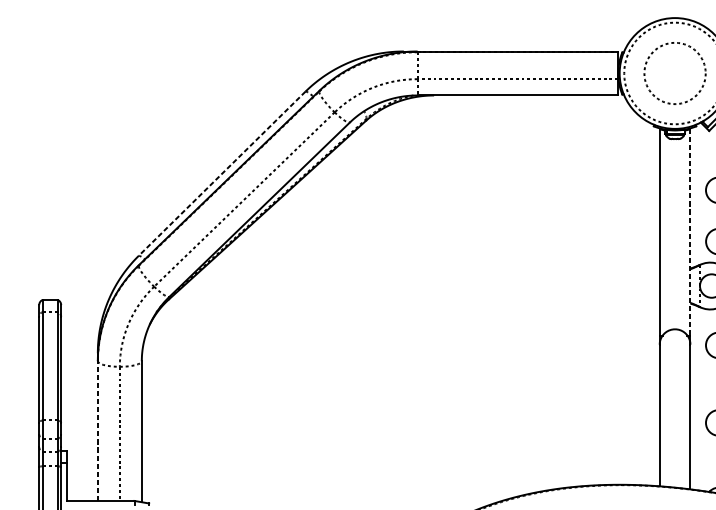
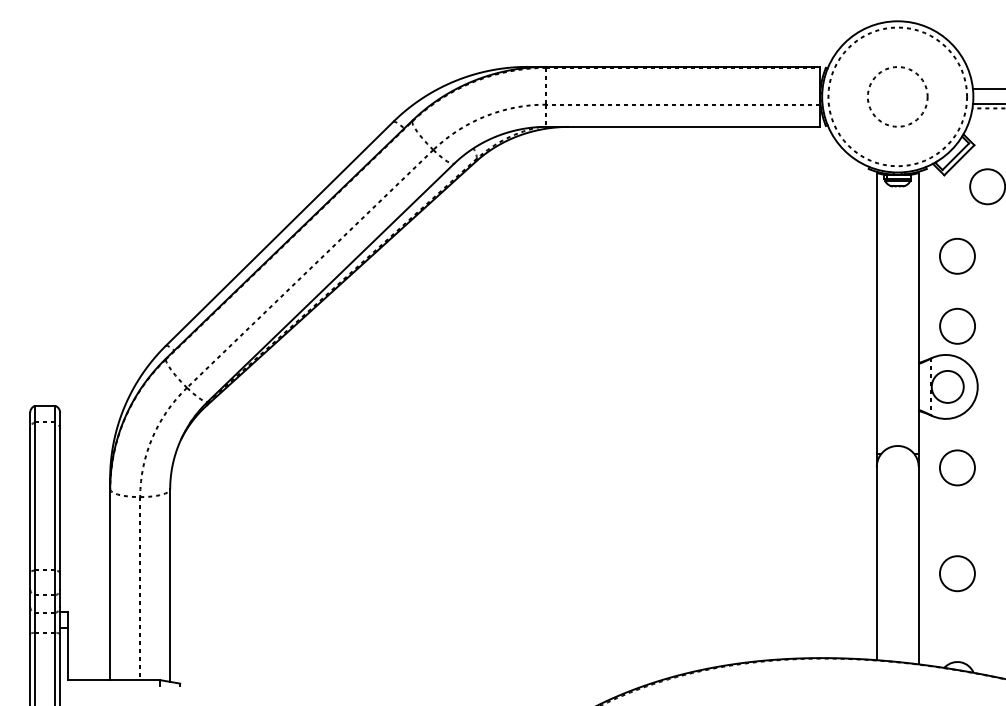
circle: (674, 73) -> (897, 96), size x0.71
line: (221, 173) -> (279, 233), dashed -> solid
line: (690, 232) -> (918, 313), dashed -> solid
line: (98, 430) -> (110, 584), dashed -> solid

